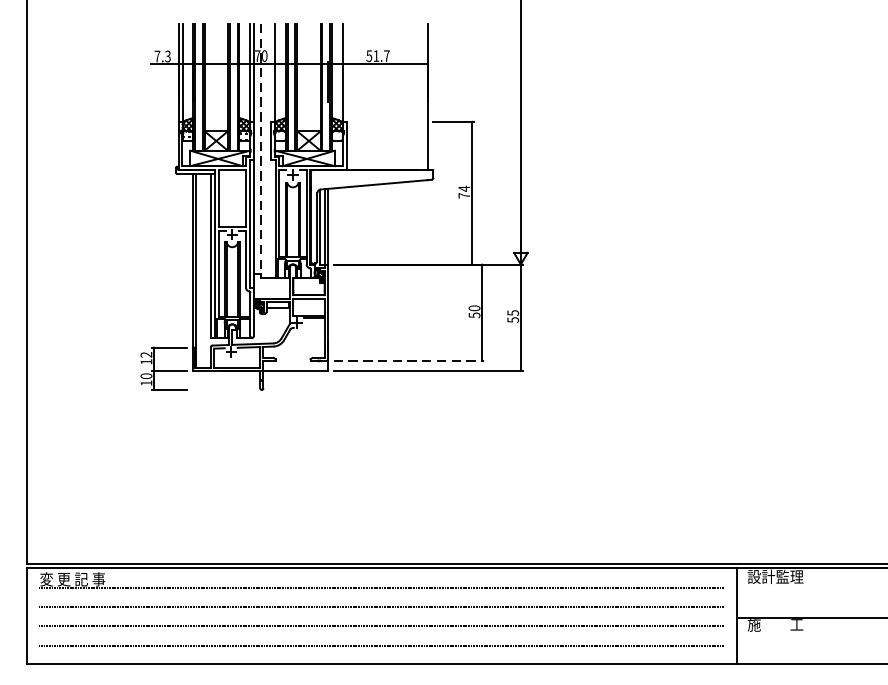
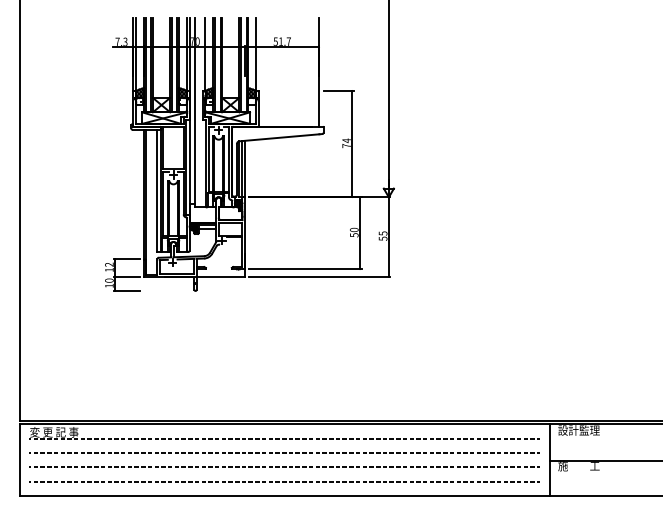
line: (260, 150) -> (194, 112), dashed -> solid
line: (409, 361) -> (305, 269), dashed -> solid

